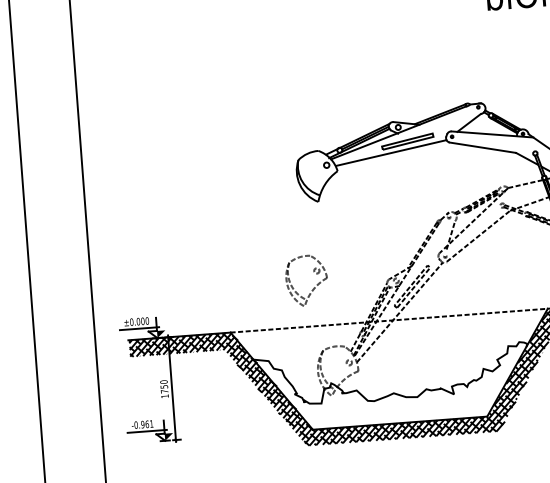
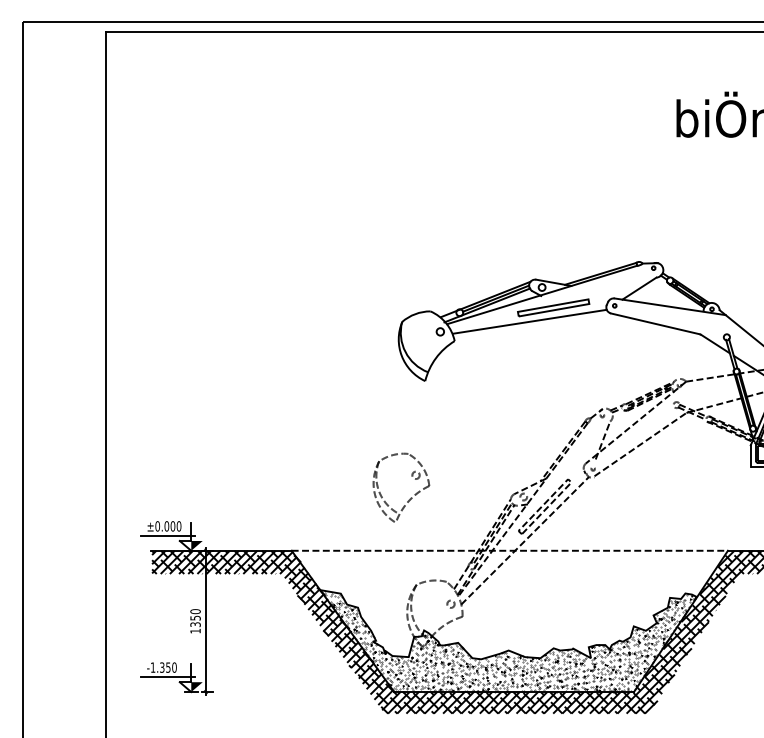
hatch: (393, 386) -> (508, 641), added
text: (164, 391) -> (195, 624), 1750 -> 1350
text: (143, 424) -> (163, 667), -0.961 -> -1.350

